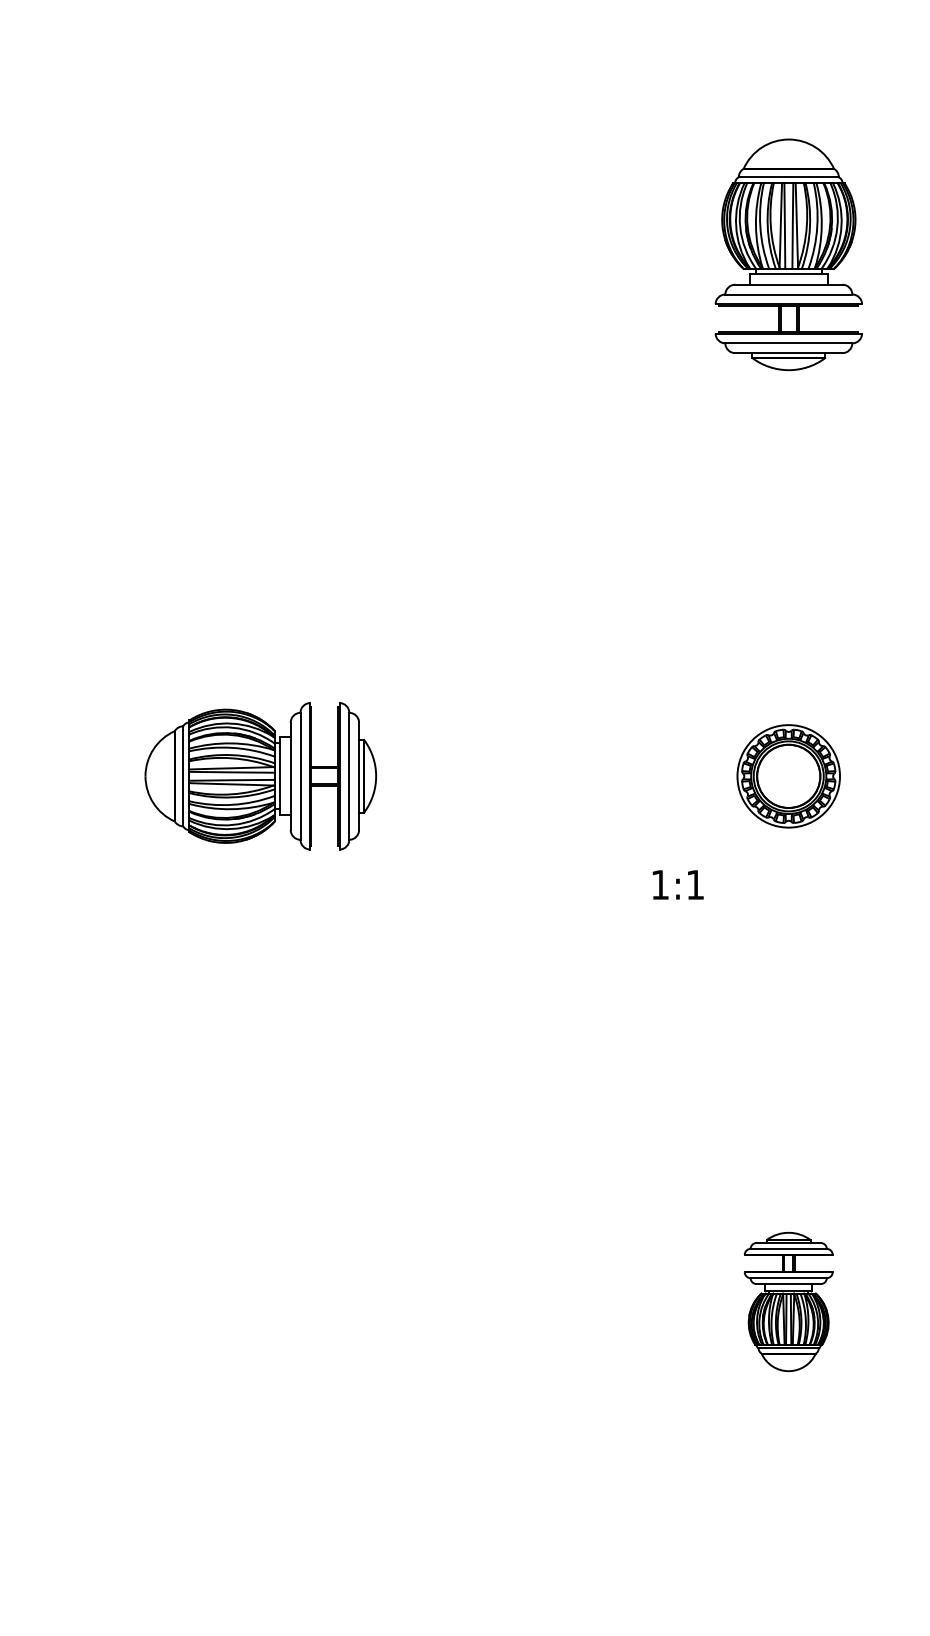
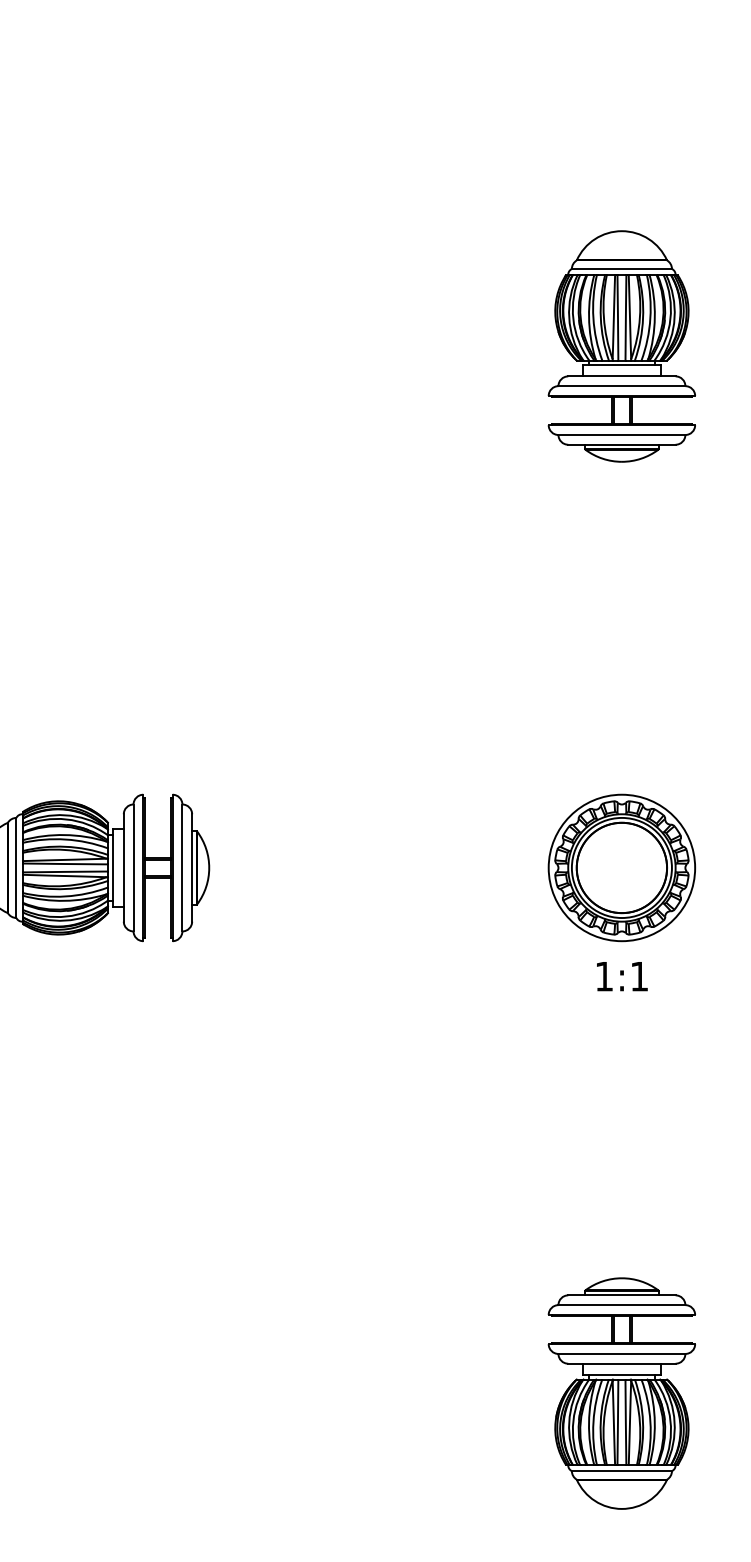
part: (788, 776) -> (621, 868), size x1.43
text: (677, 884) -> (621, 976), moved
part: (788, 1301) -> (621, 1393), size x1.67

